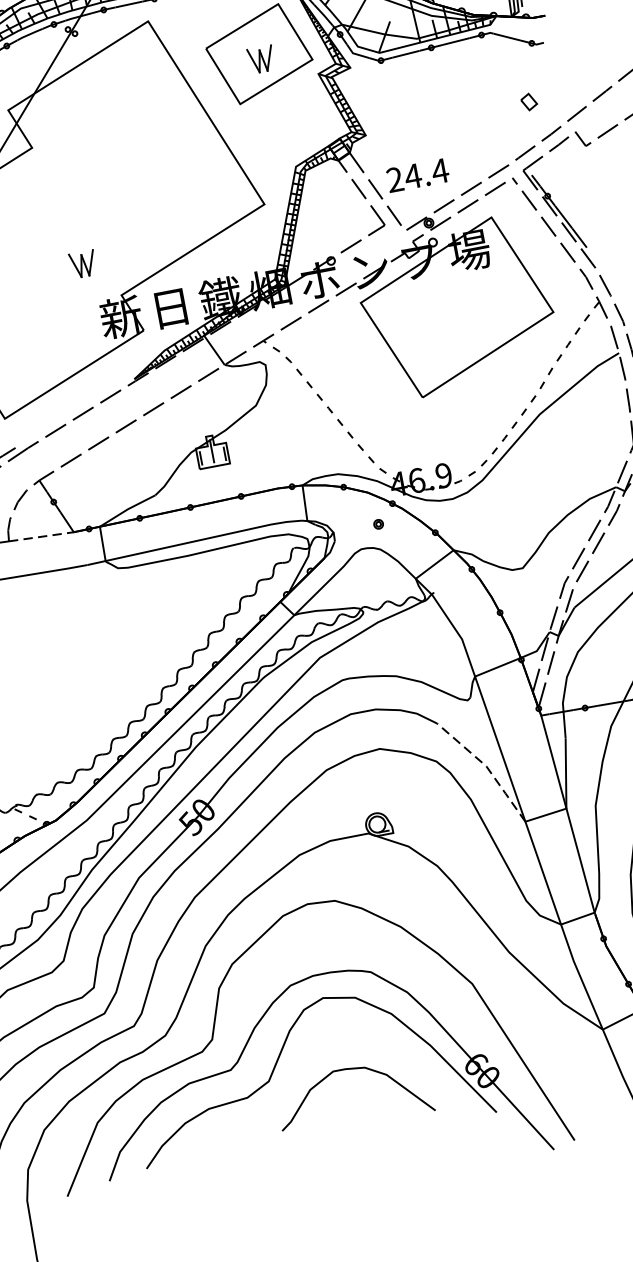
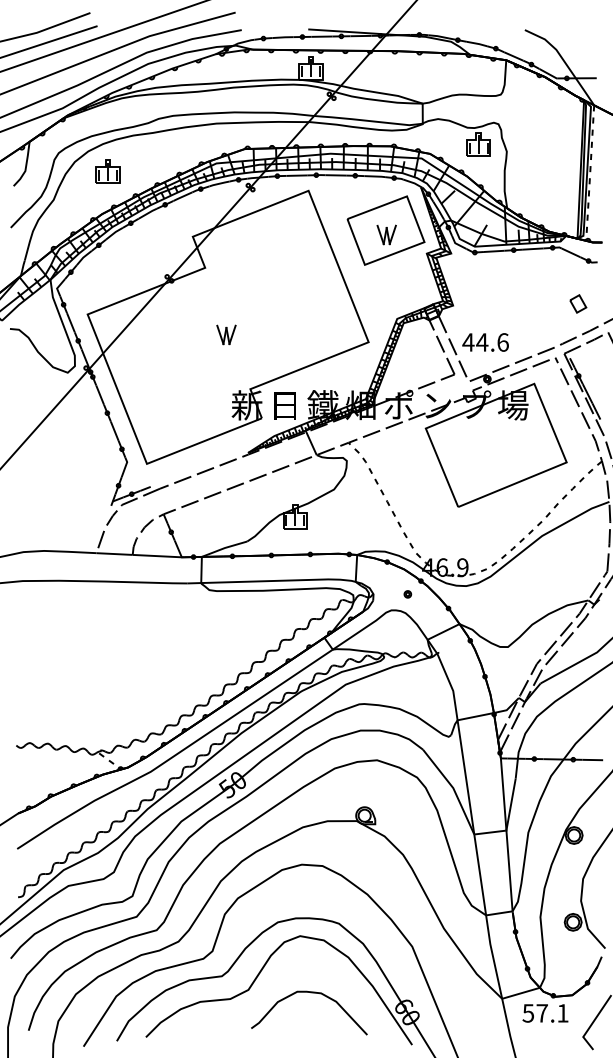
part: (529, 101) -> (578, 303), size x1.43
text: (417, 175) -> (485, 342), 24.4 -> 44.6
part: (83, 263) -> (226, 334), moved
line: (41, 537) -> (157, 556), dashed -> solid
line: (486, 766) -> (453, 788), dashed -> solid

